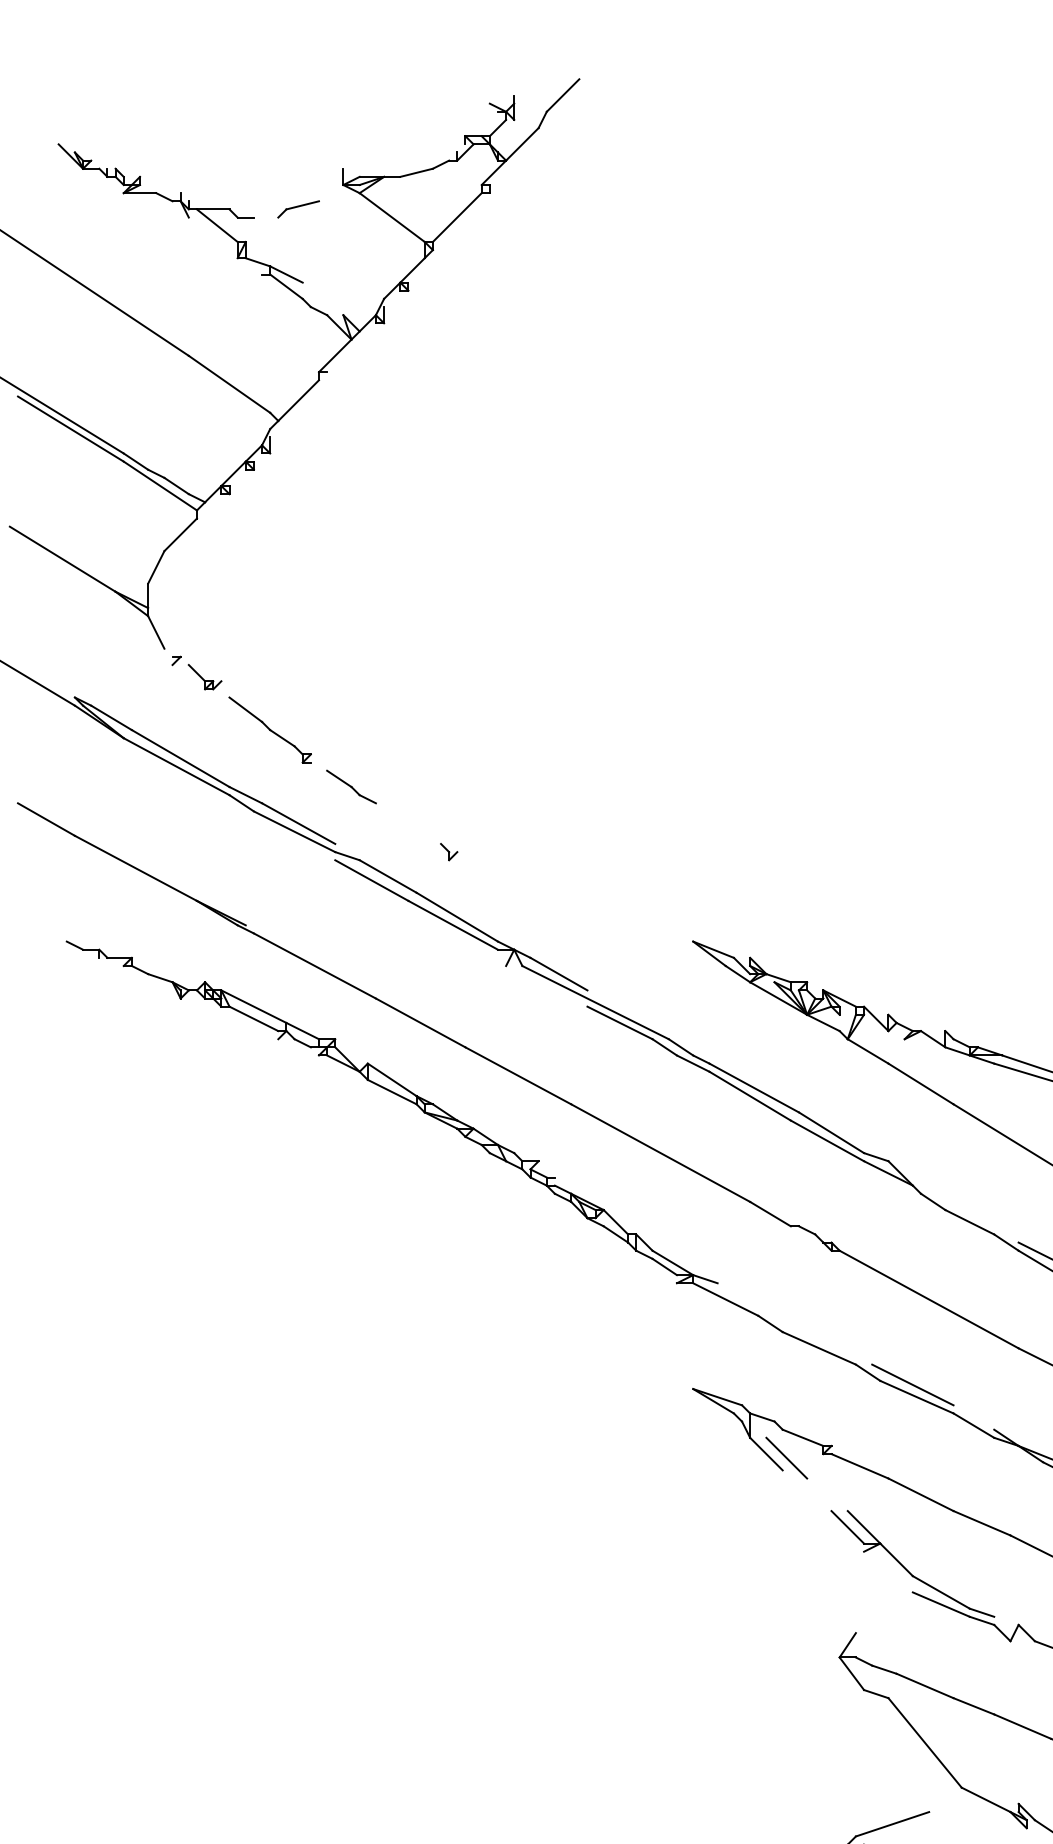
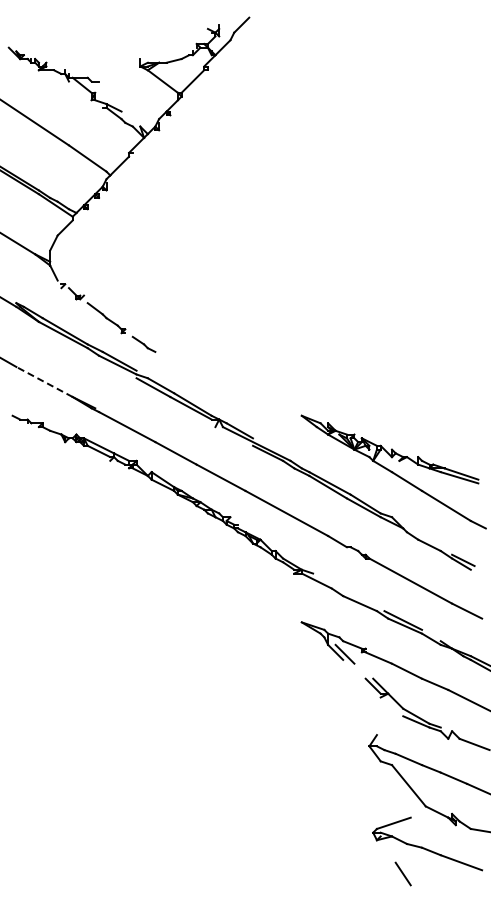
part: (298, 208) -> (119, 77), removed
part: (447, 852) -> (188, 374), removed
line: (135, 869) -> (44, 382), solid -> dashed

